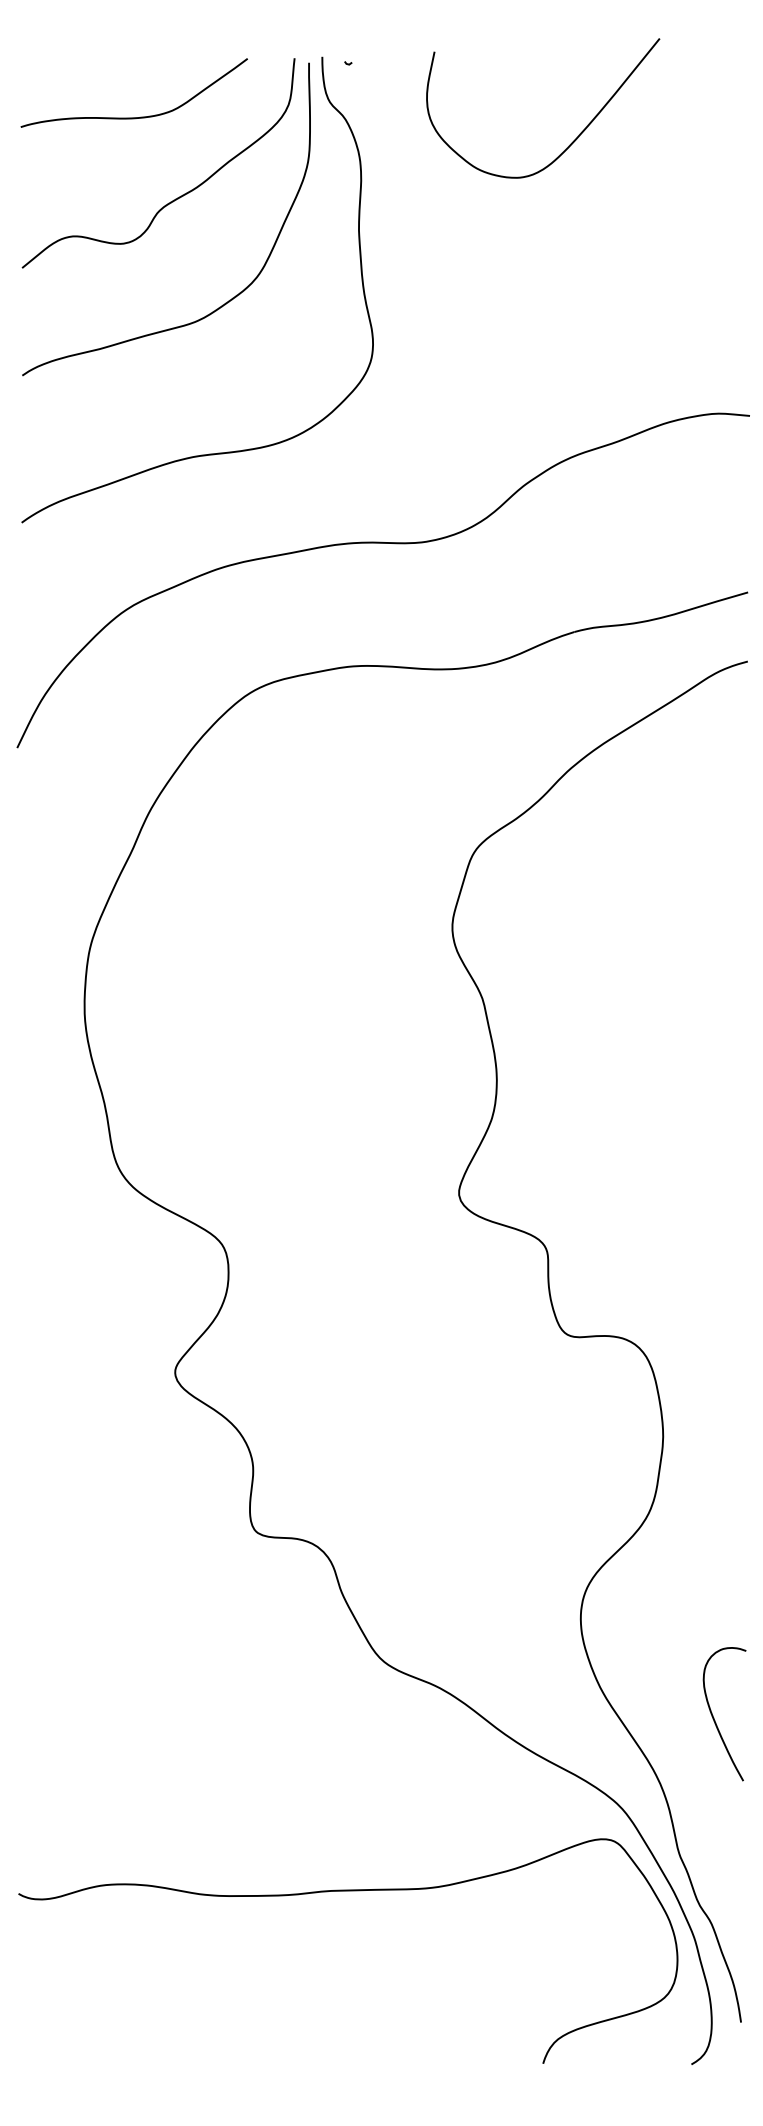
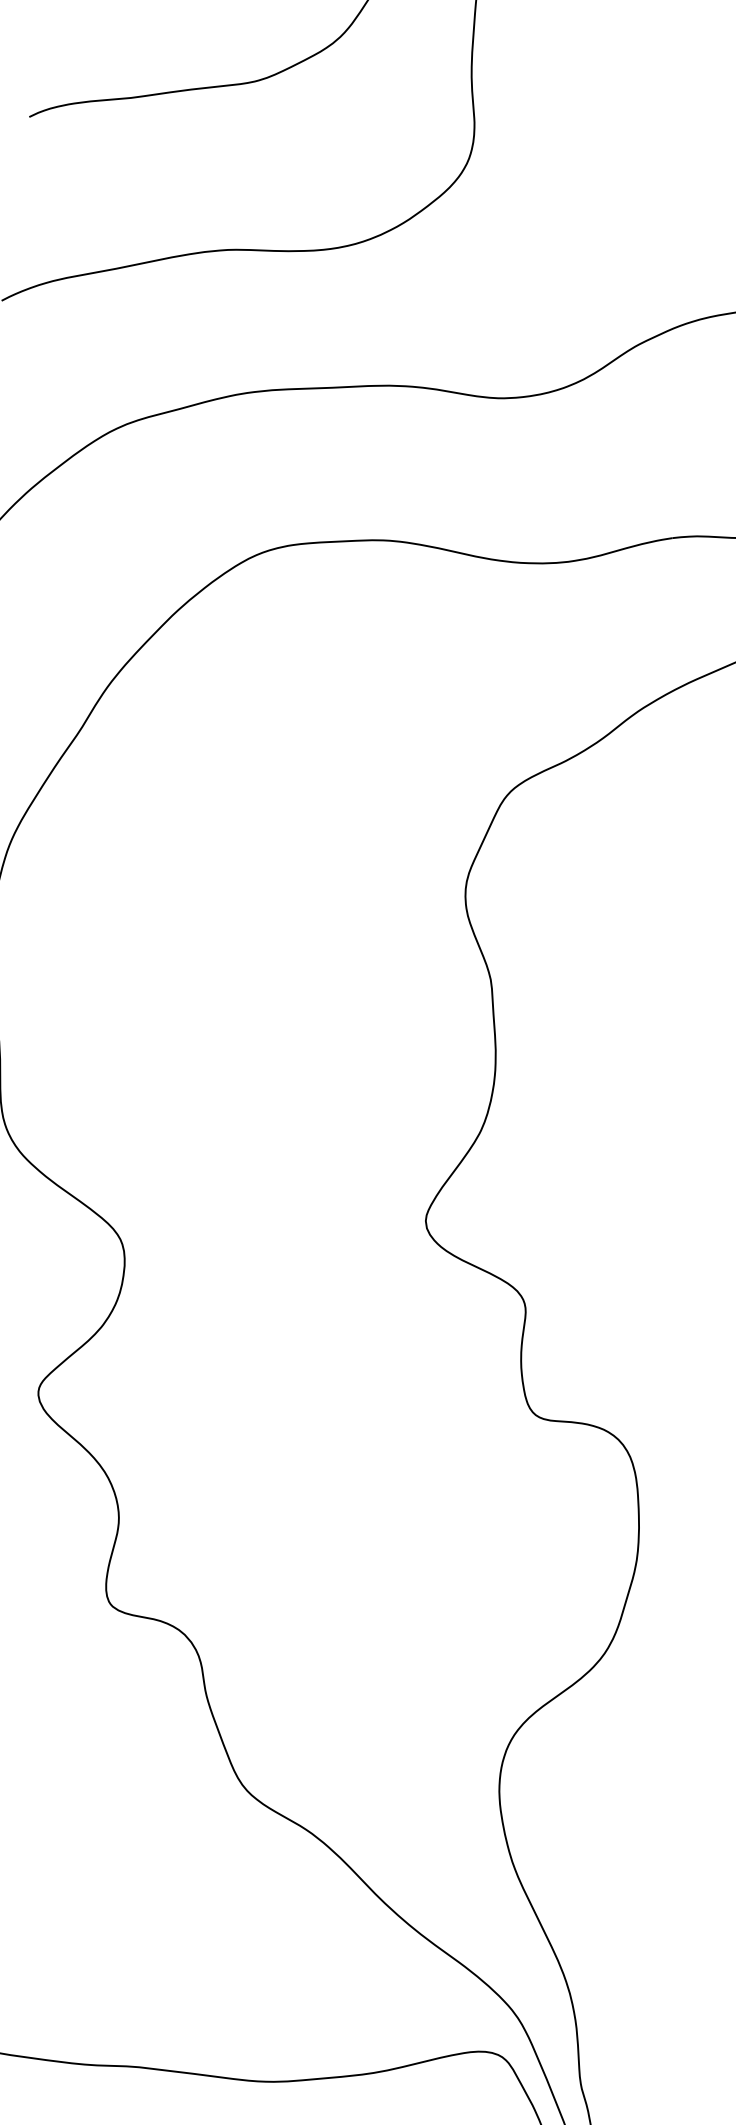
curve: (714, 1717) -> (649, 1920), removed

